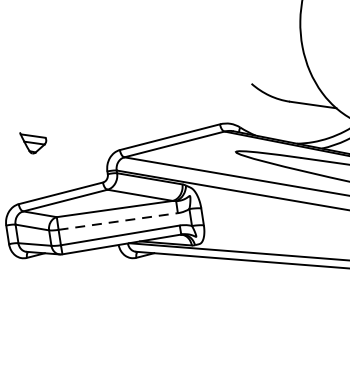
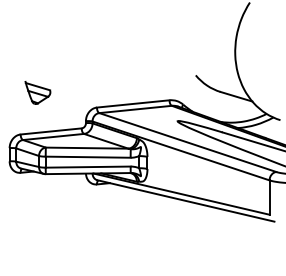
part: (33, 141) -> (37, 92), size x1.43
line: (118, 221) -> (88, 157), dashed -> solid

